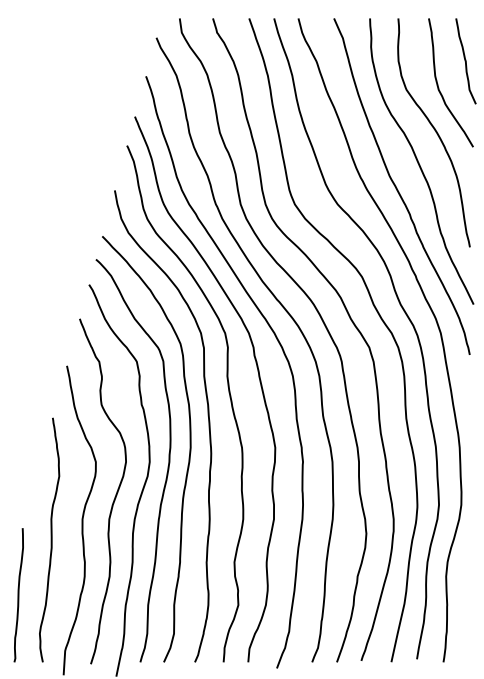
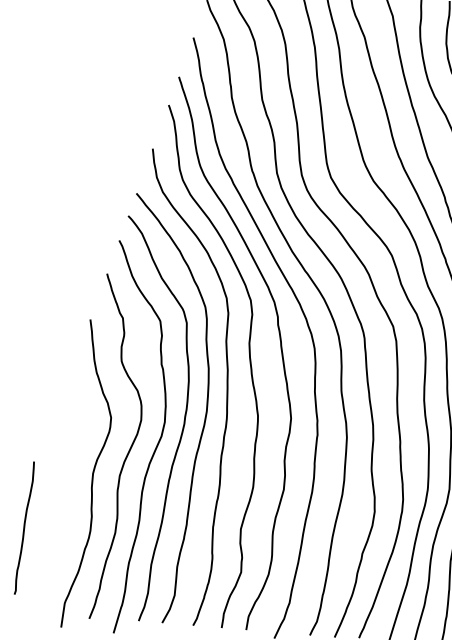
curve: (50, 539) -> (59, 491), removed
curve: (18, 595) -> (24, 528), moved

